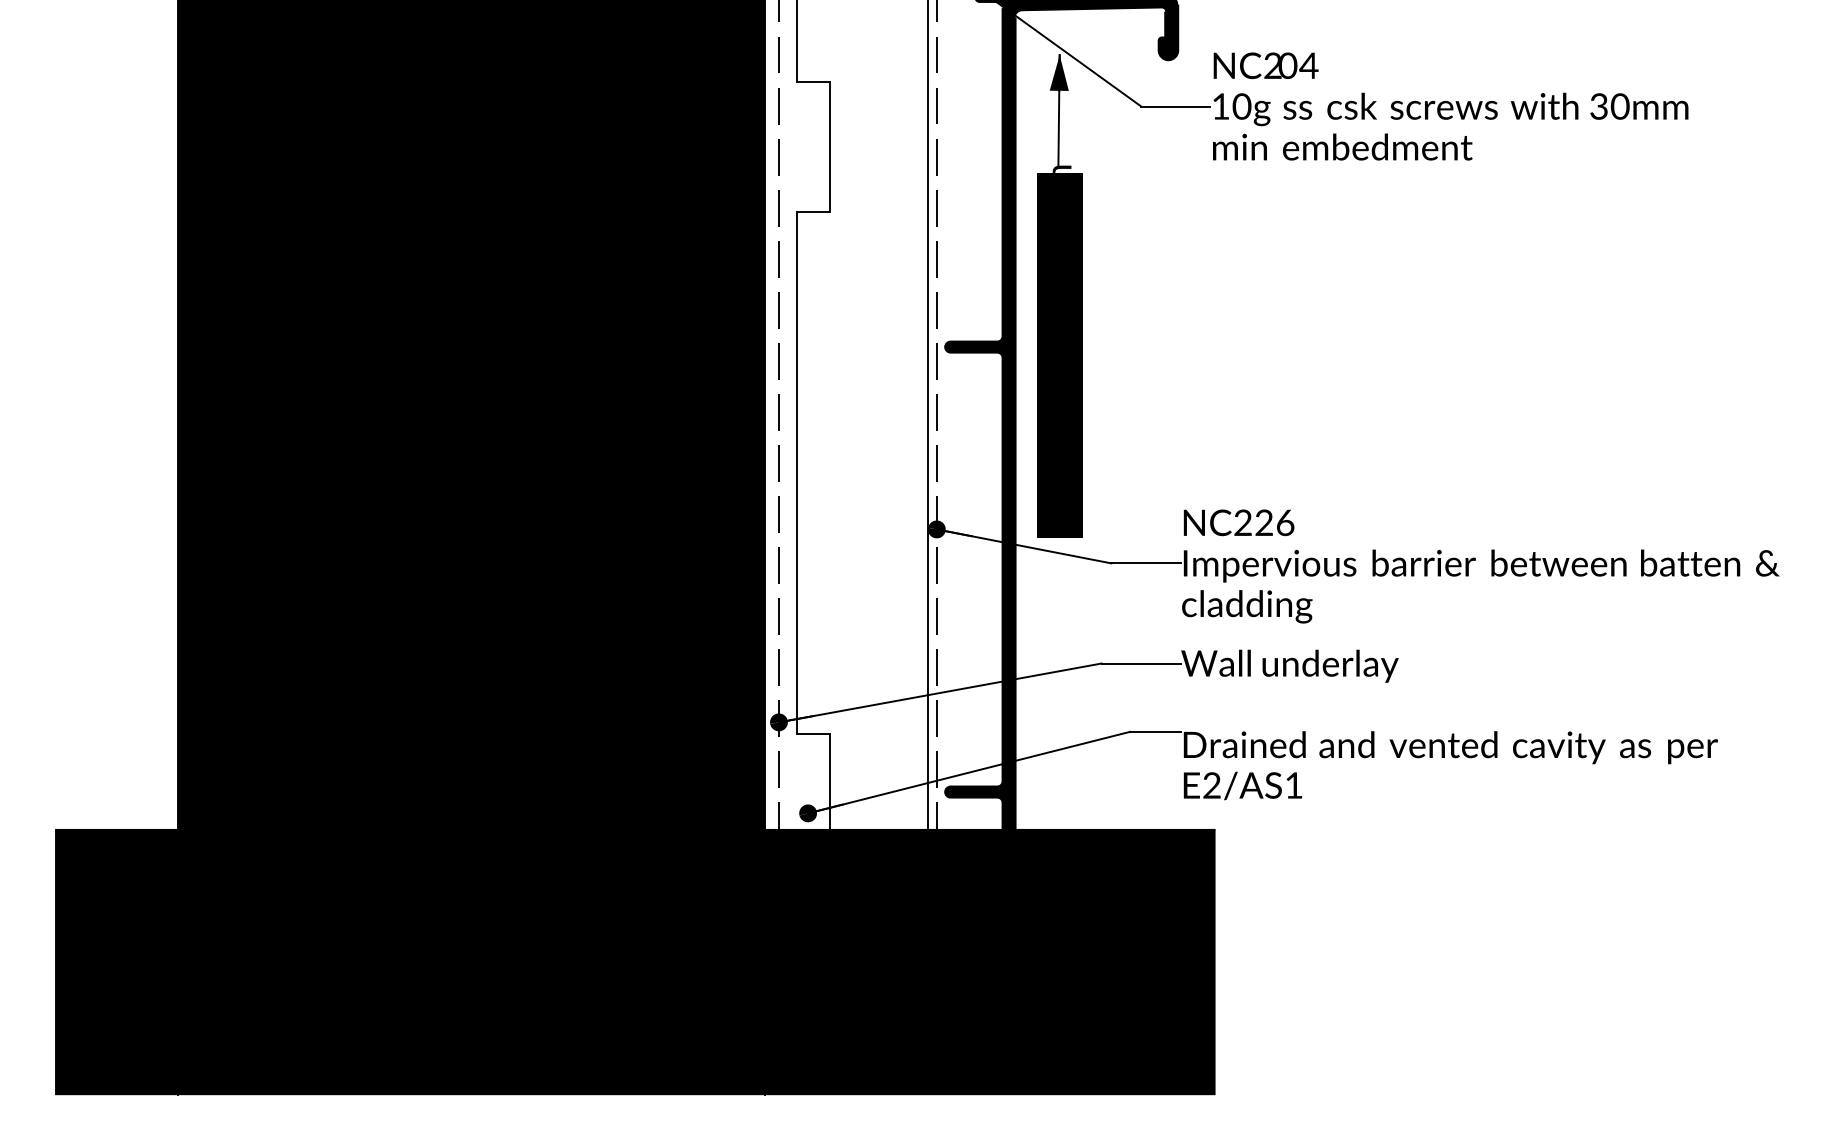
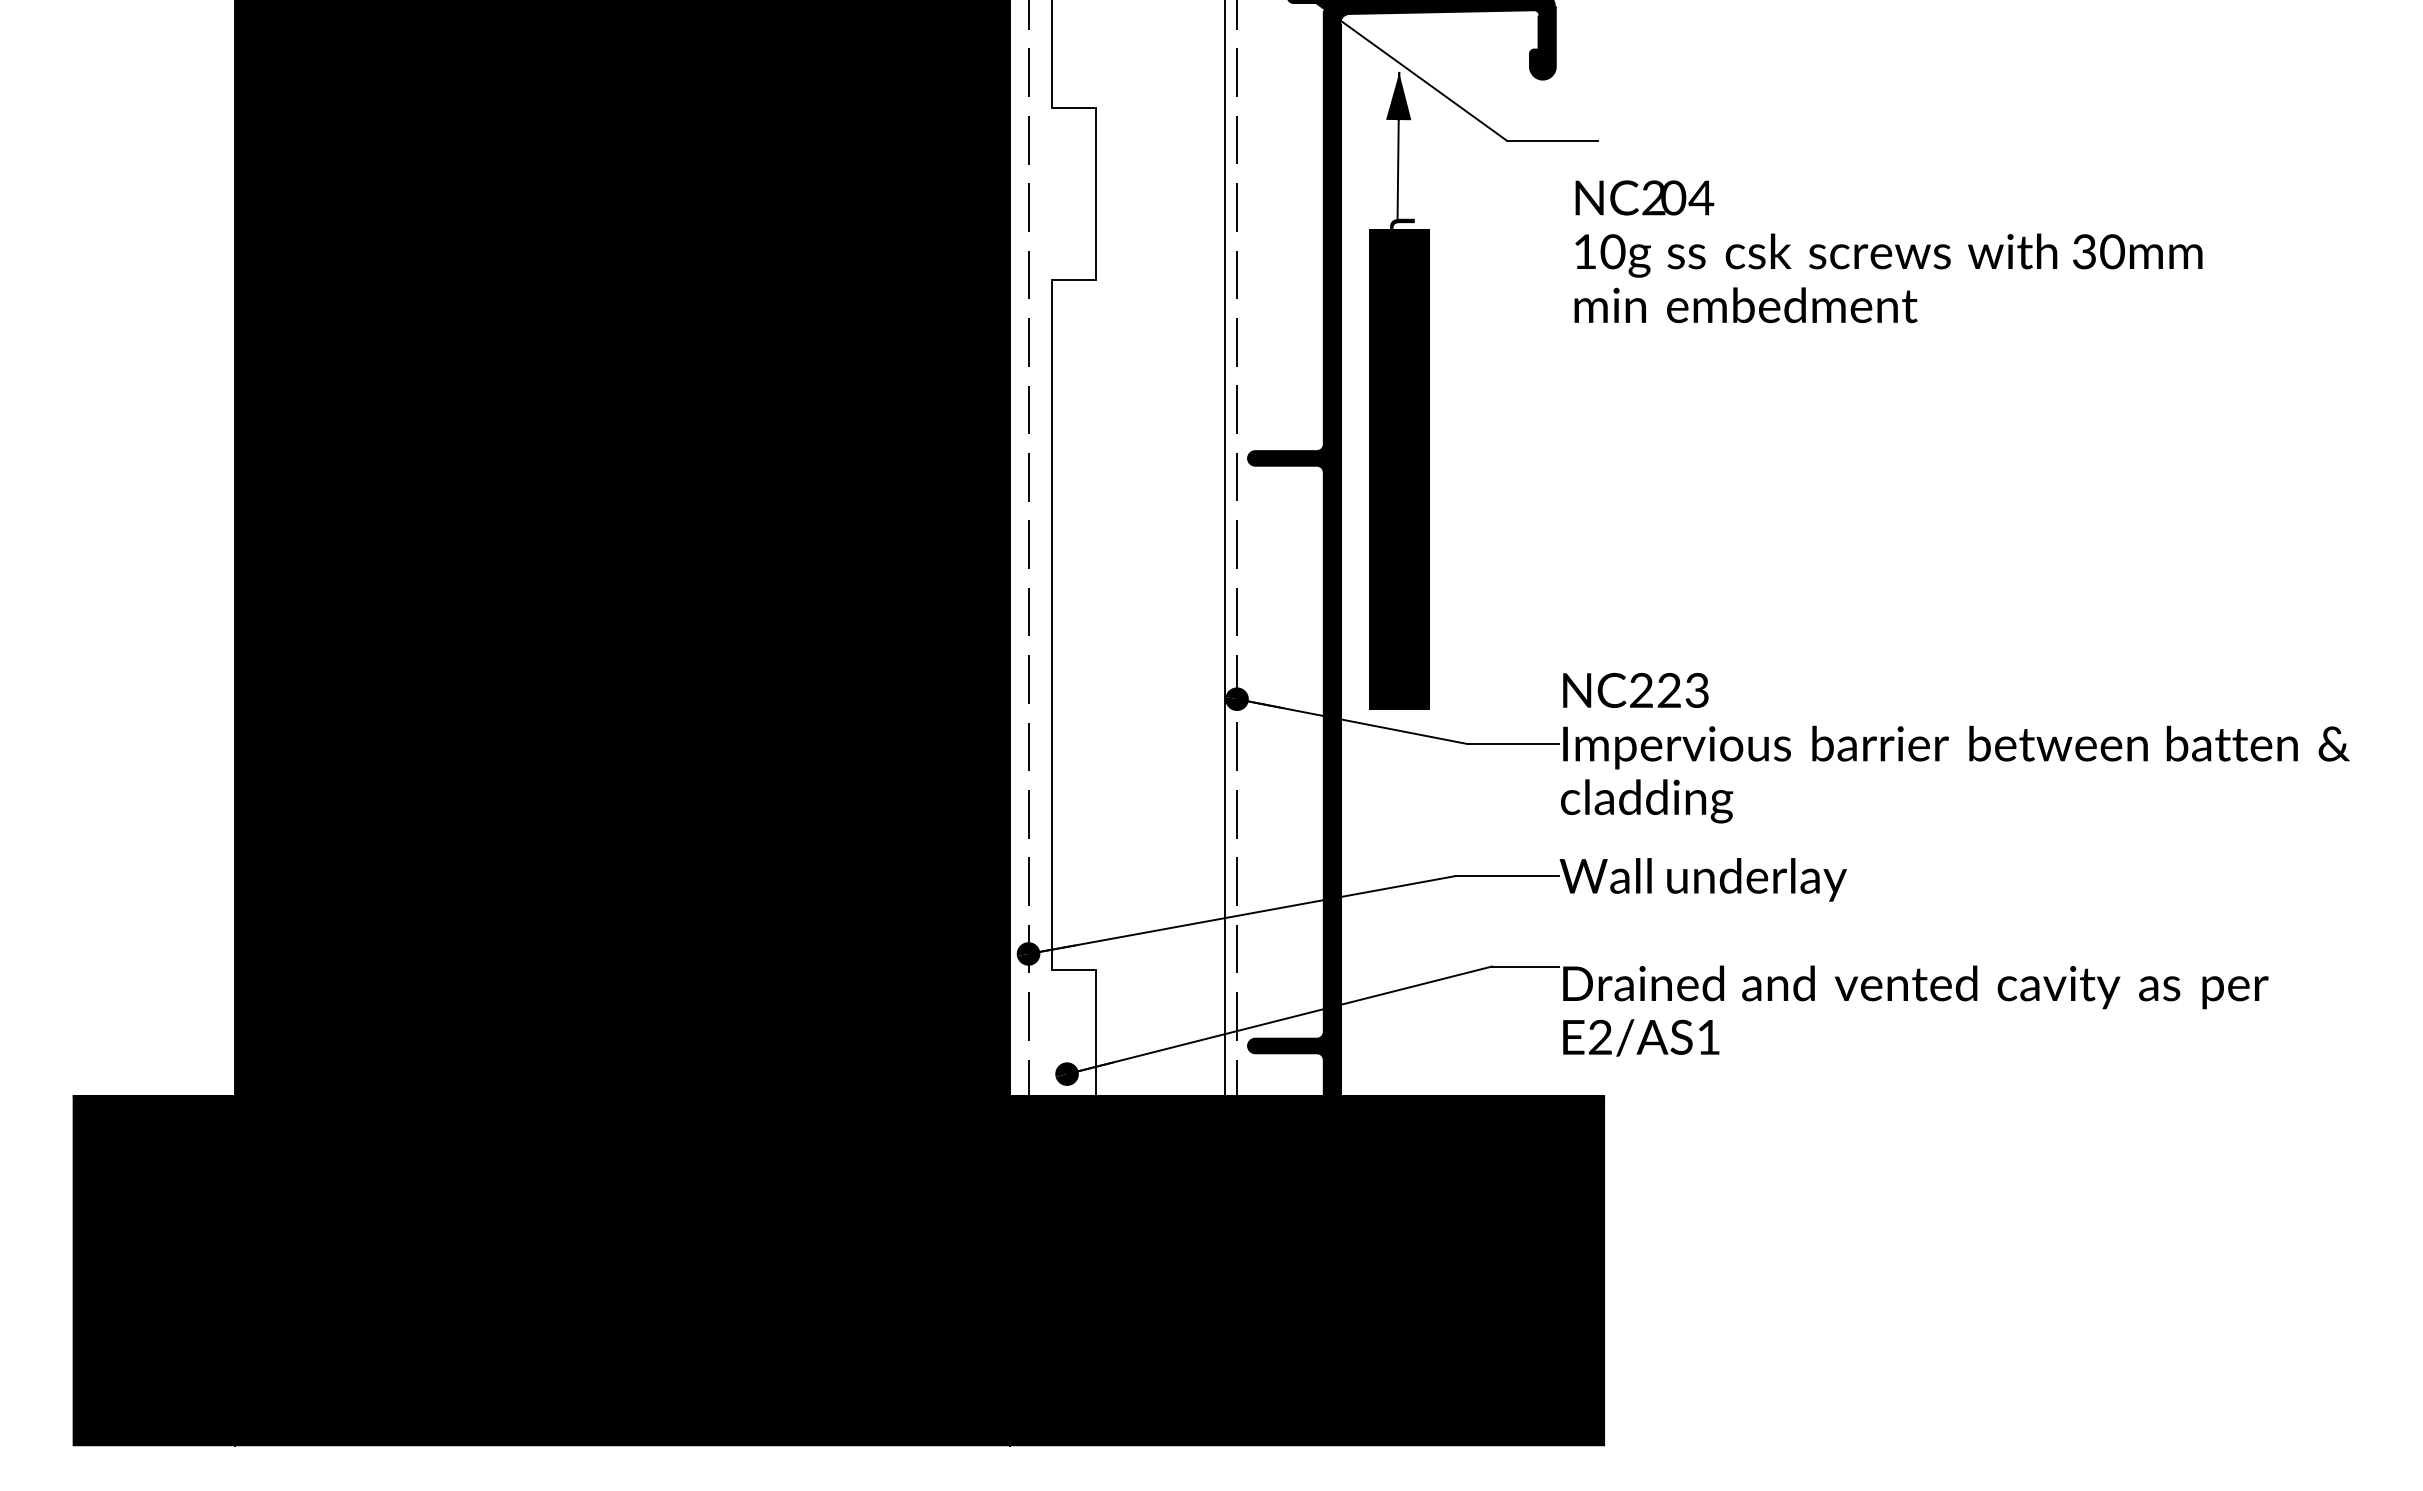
text: (1450, 106) -> (1888, 251), moved
text: (1285, 522) -> (1697, 689), NC226 -> NC223

